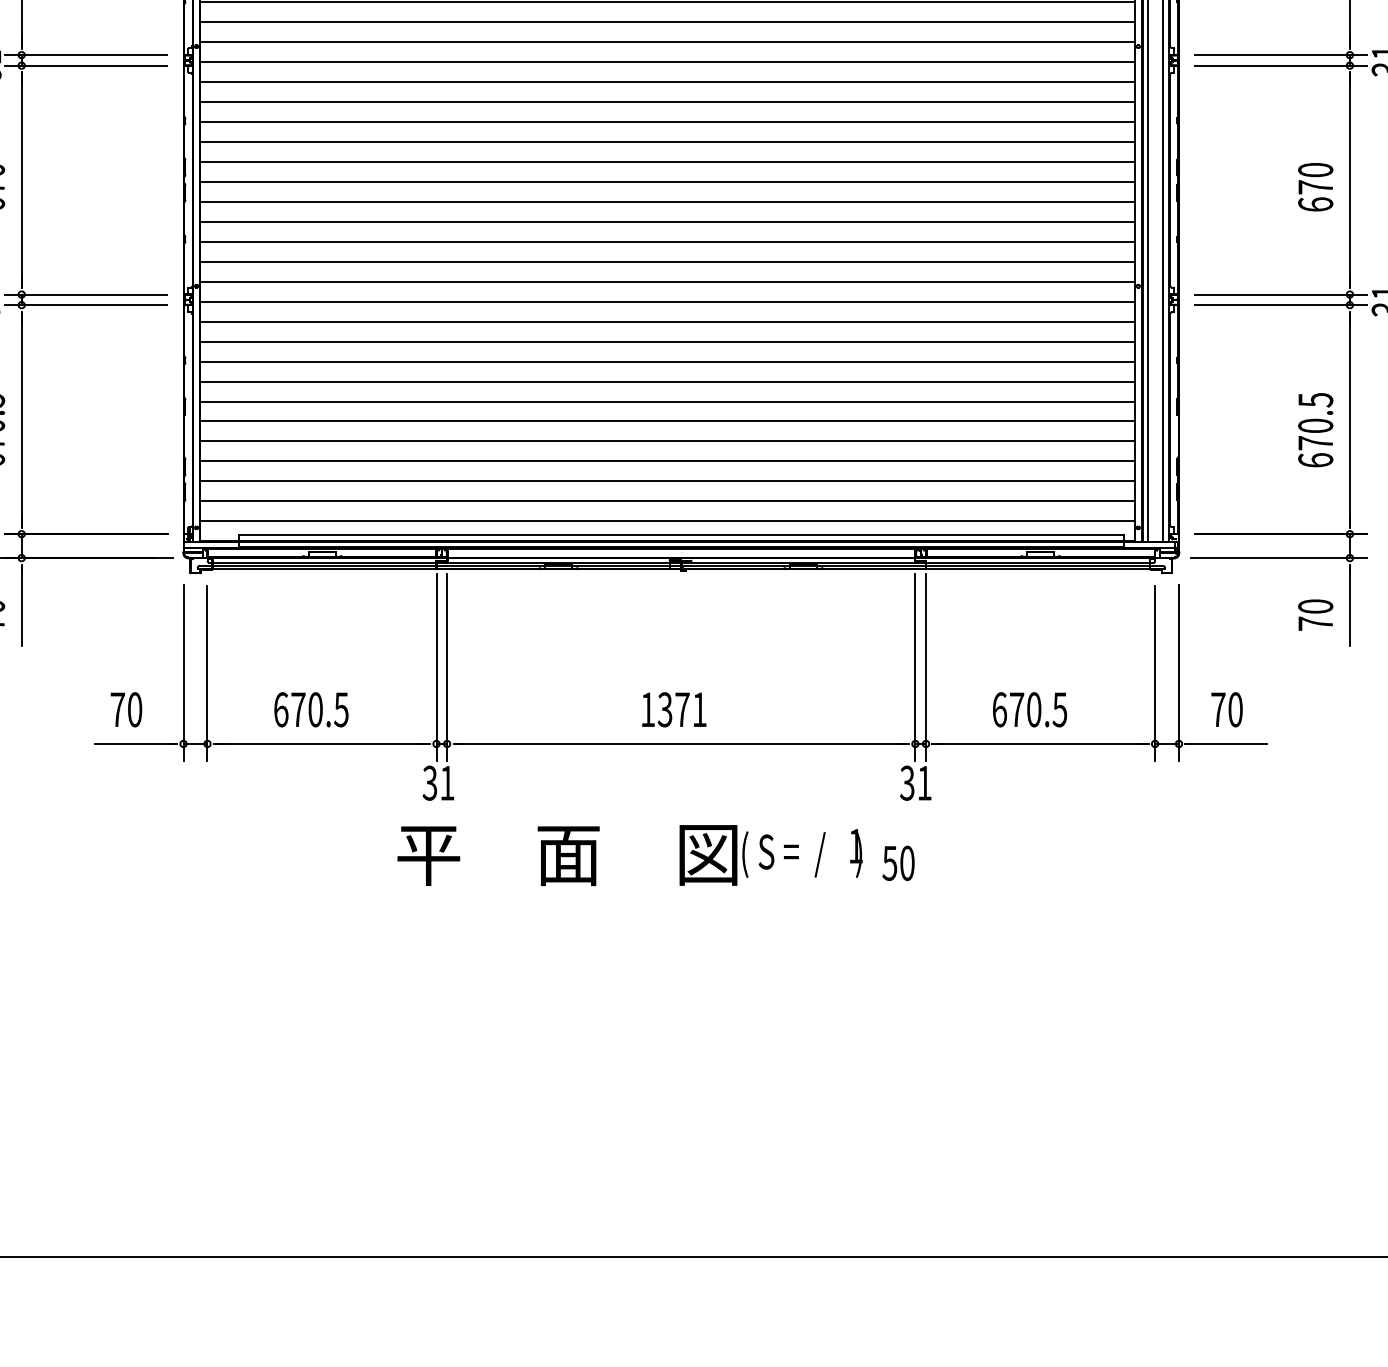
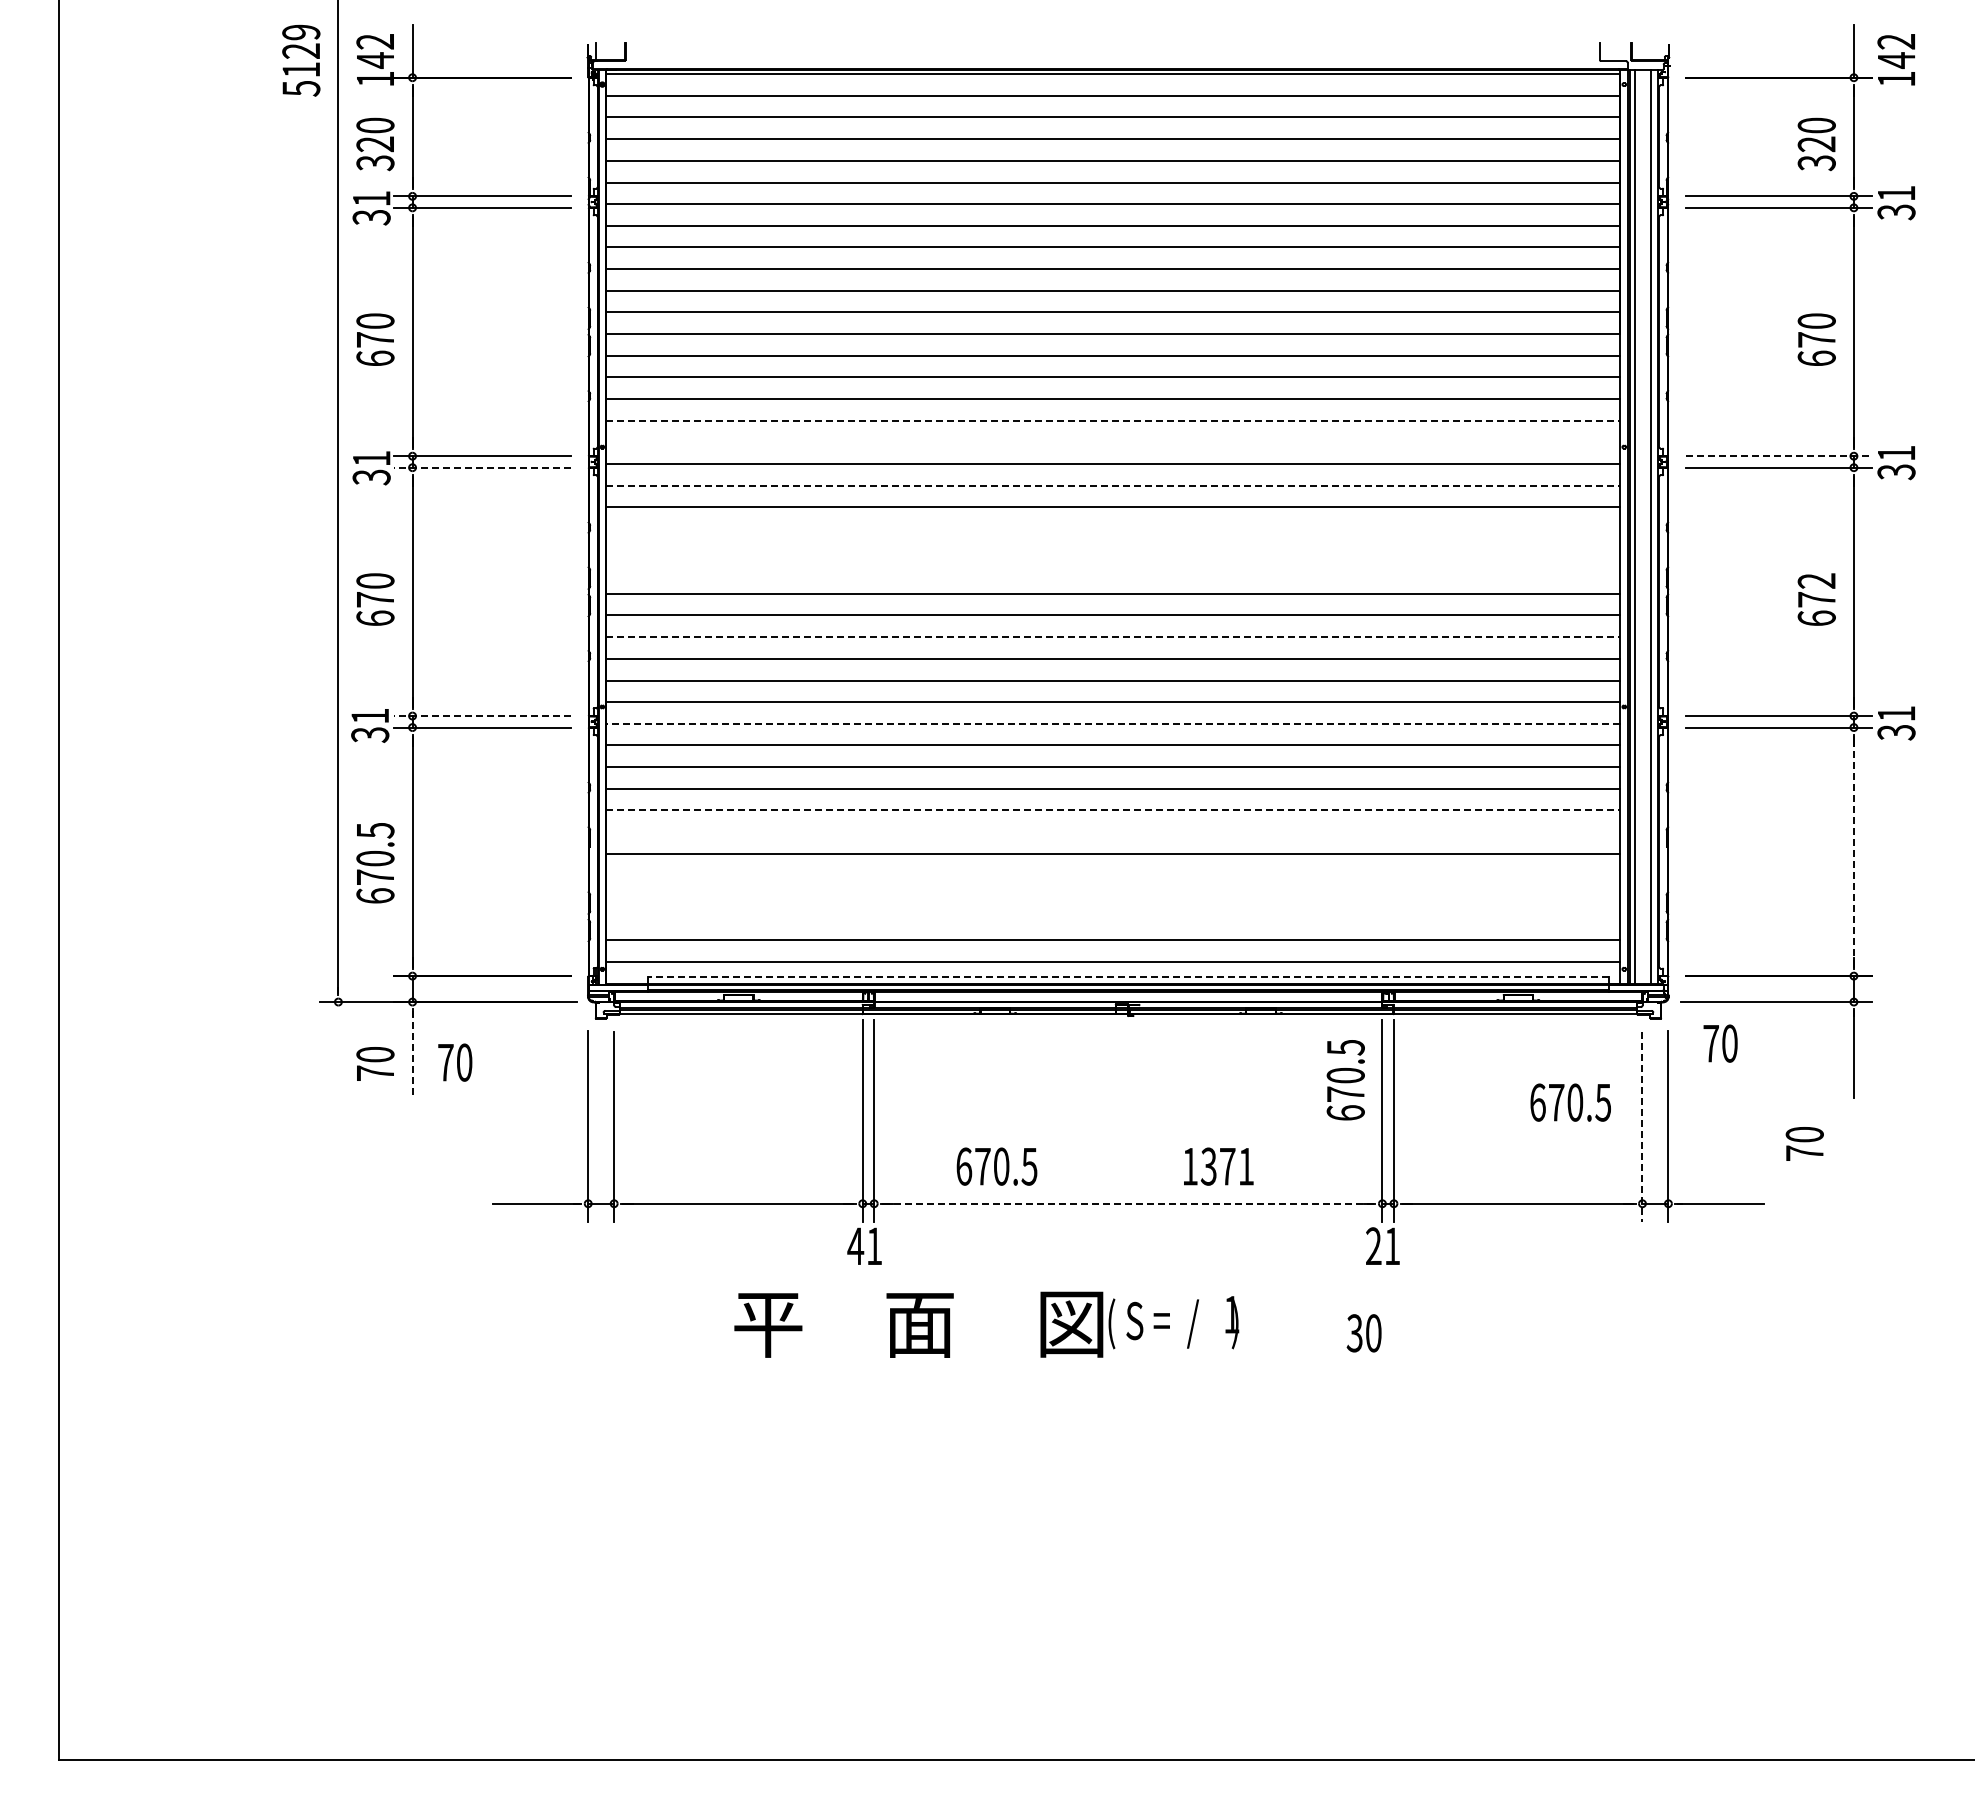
line: (667, 22) -> (1113, 420), solid -> dashed
line: (667, 42) -> (1113, 442), removed
line: (1281, 55) -> (1779, 456), solid -> dashed
line: (85, 65) -> (481, 467), solid -> dashed
line: (667, 82) -> (1113, 485), solid -> dashed
line: (667, 121) -> (1113, 528), removed
line: (667, 141) -> (1113, 550), removed
line: (667, 162) -> (1113, 572), removed
text: (1315, 169) -> (1816, 580), 670 -> 672
line: (667, 222) -> (1113, 637), solid -> dashed
line: (85, 294) -> (481, 716), solid -> dashed
line: (666, 301) -> (1112, 723), solid -> dashed
line: (667, 381) -> (1113, 810), solid -> dashed
line: (667, 401) -> (1113, 832), removed
line: (1349, 419) -> (1853, 851), solid -> dashed
text: (1315, 430) -> (1345, 1080), moved
line: (667, 441) -> (1113, 875), removed
line: (667, 461) -> (1113, 897), removed
line: (667, 481) -> (1113, 918), removed
line: (680, 535) -> (1127, 977), solid -> dashed
line: (21, 606) -> (412, 1054), solid -> dashed
text: (1315, 614) -> (1804, 1143), moved
line: (1155, 673) -> (1642, 1127), solid -> dashed
text: (126, 709) -> (455, 1062), moved
text: (310, 709) -> (996, 1166), moved
text: (674, 709) -> (1218, 1166), moved
text: (1029, 709) -> (1570, 1102), moved
text: (1226, 709) -> (1720, 1043), moved
line: (681, 743) -> (1128, 1203), solid -> dashed
text: (429, 783) -> (855, 1246), 31 -> 41
text: (907, 783) -> (1373, 1246), 31 -> 21
text: (629, 855) -> (986, 1324), moved
text: (889, 862) -> (1354, 1332), 50 -> 30

